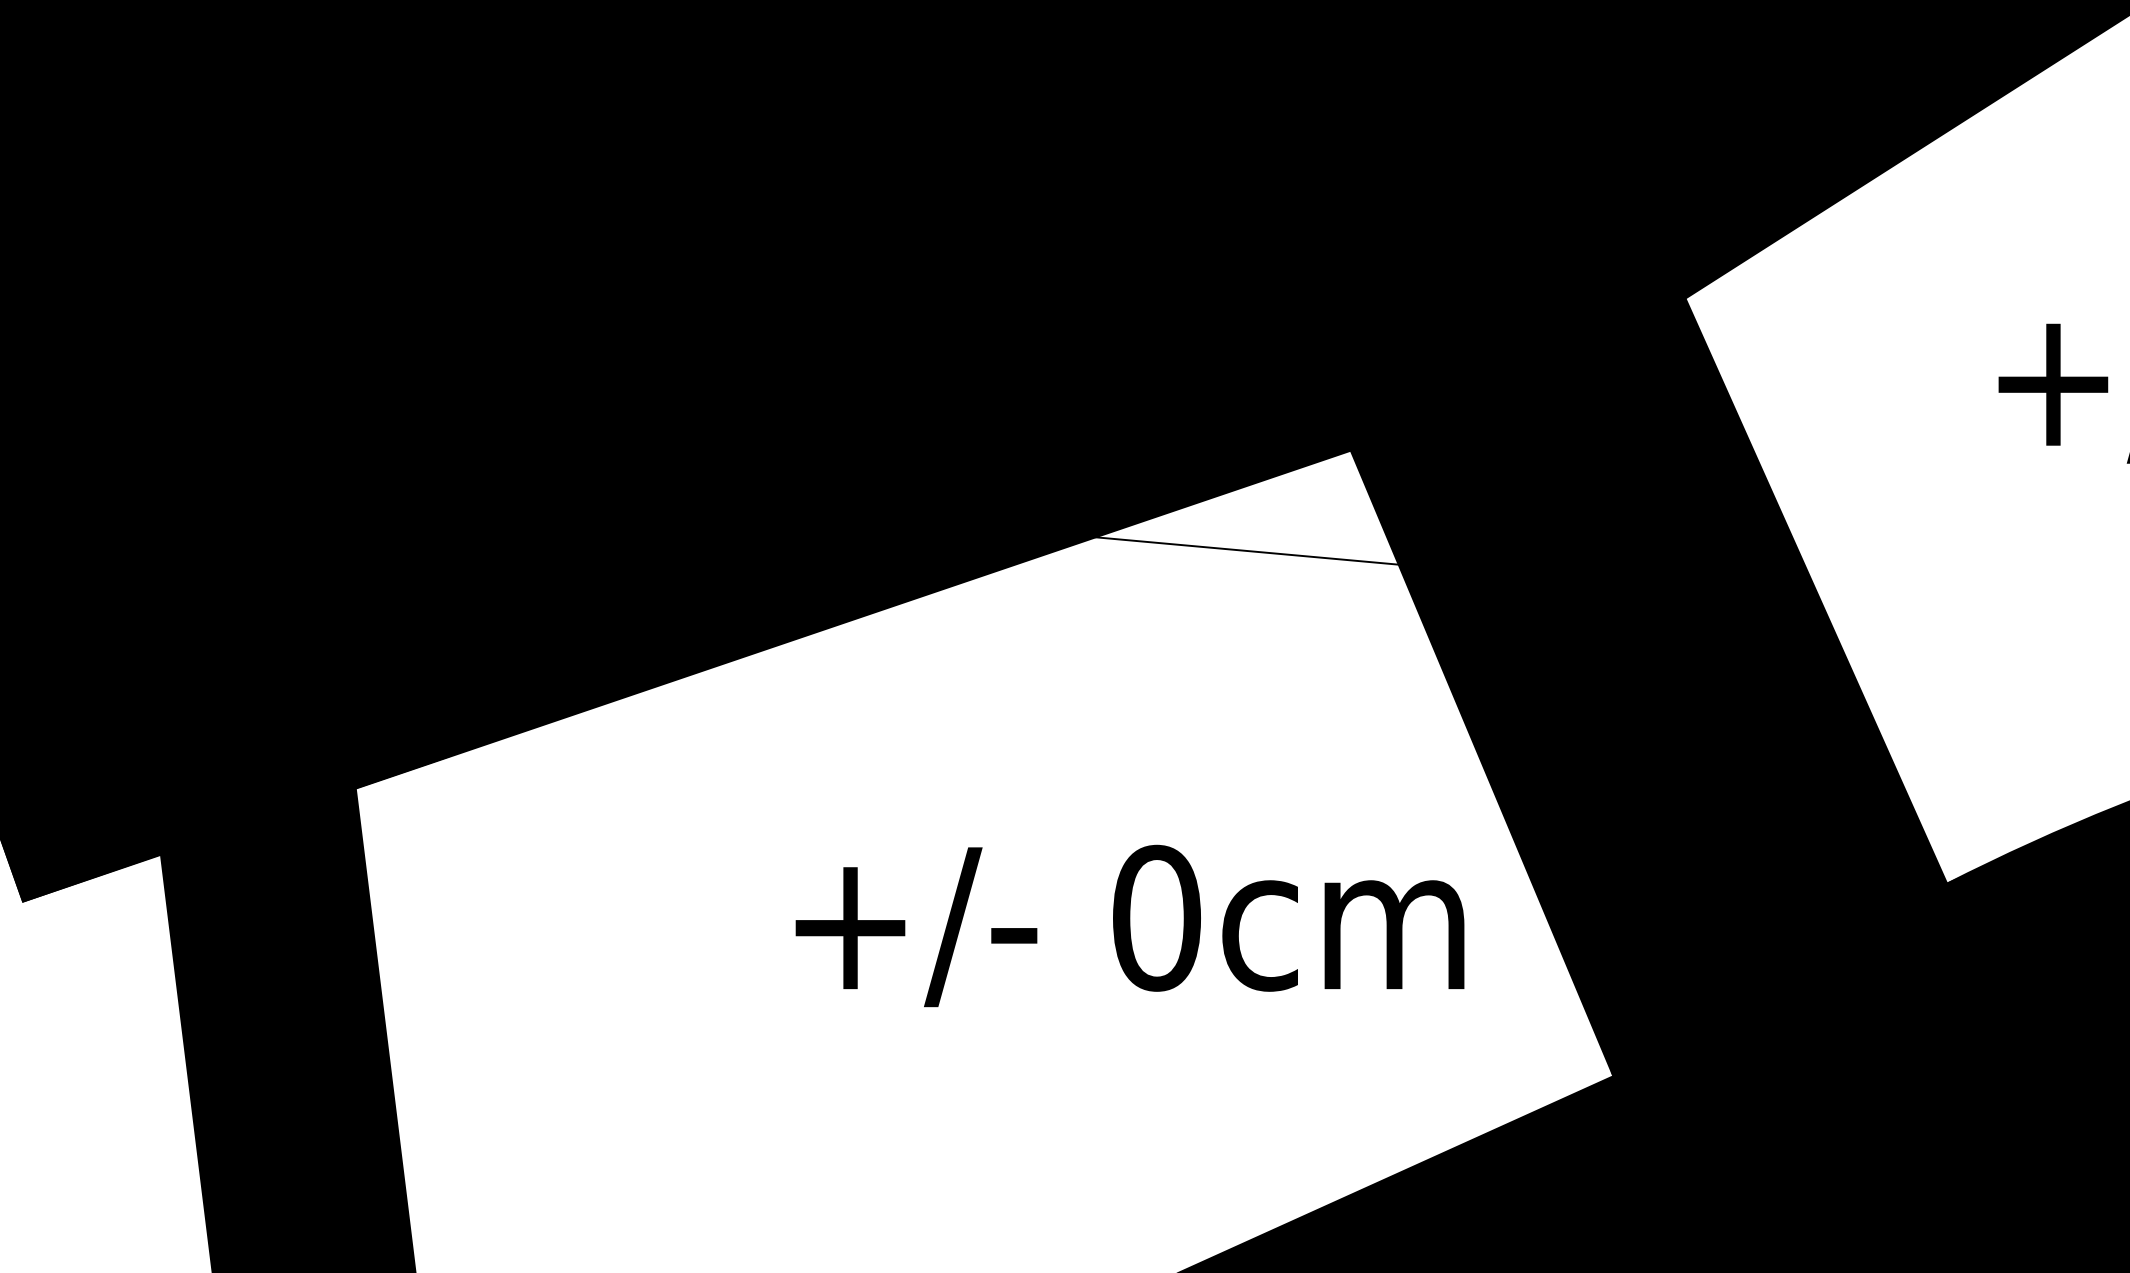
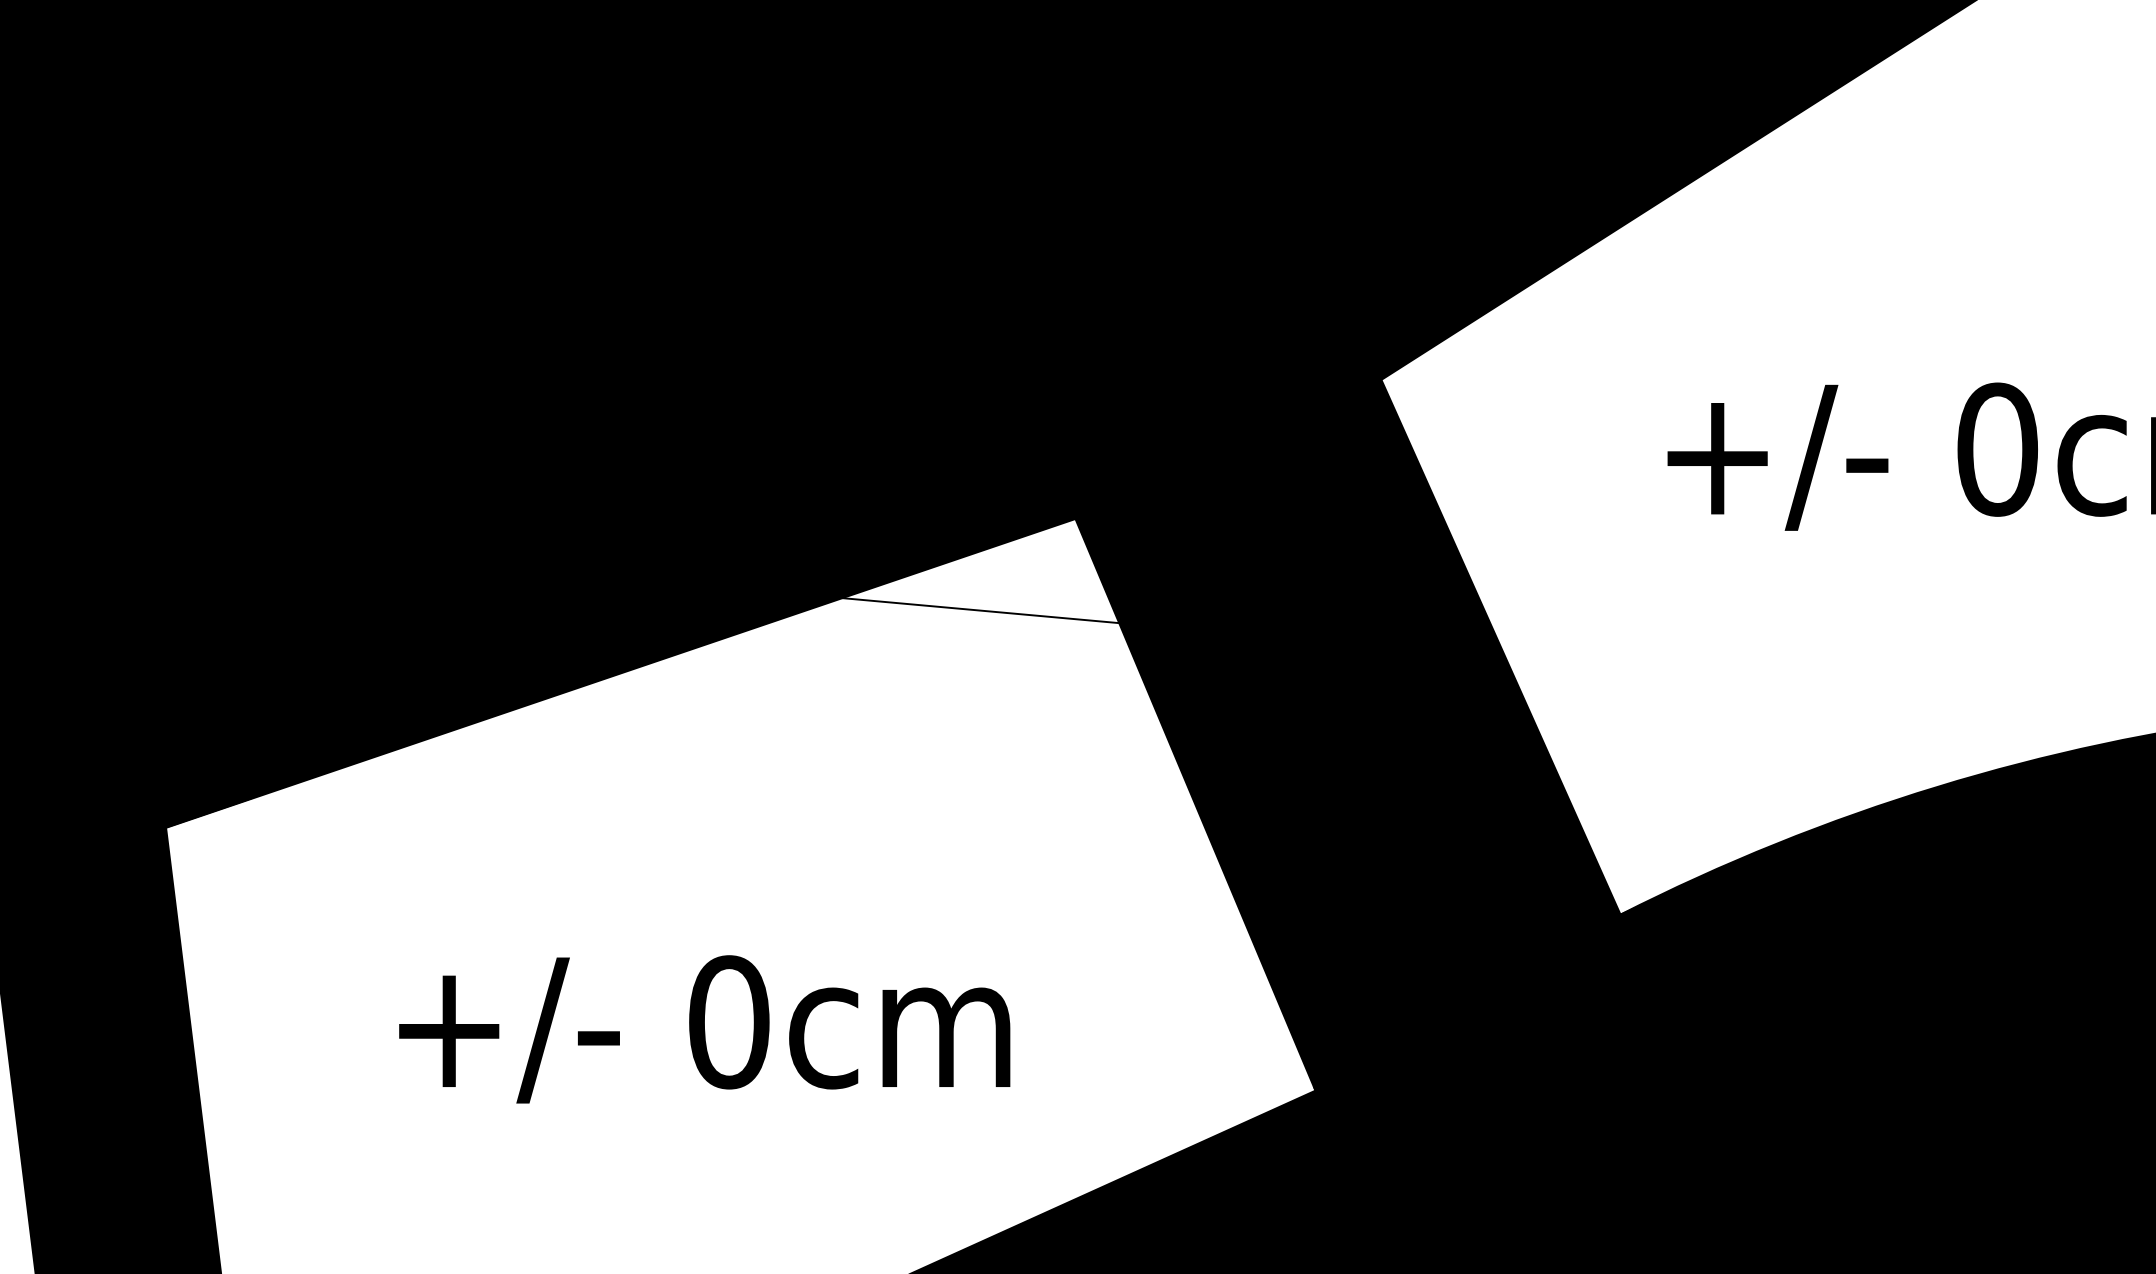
text: (1129, 926) -> (704, 1029), moved

